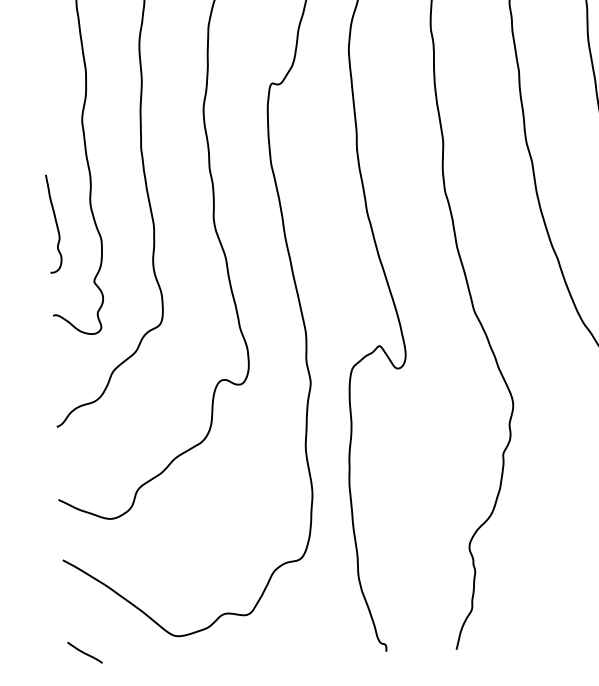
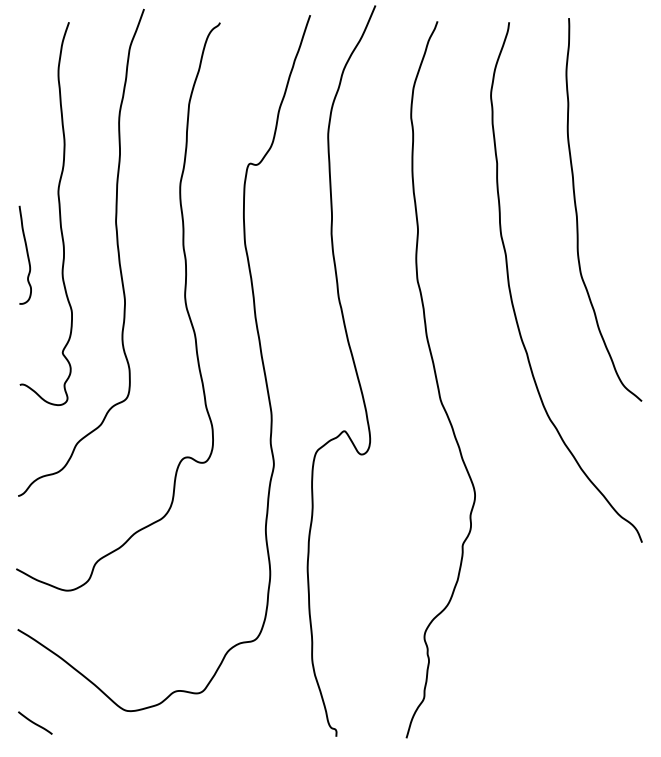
curve: (55, 223) -> (26, 254), moved

